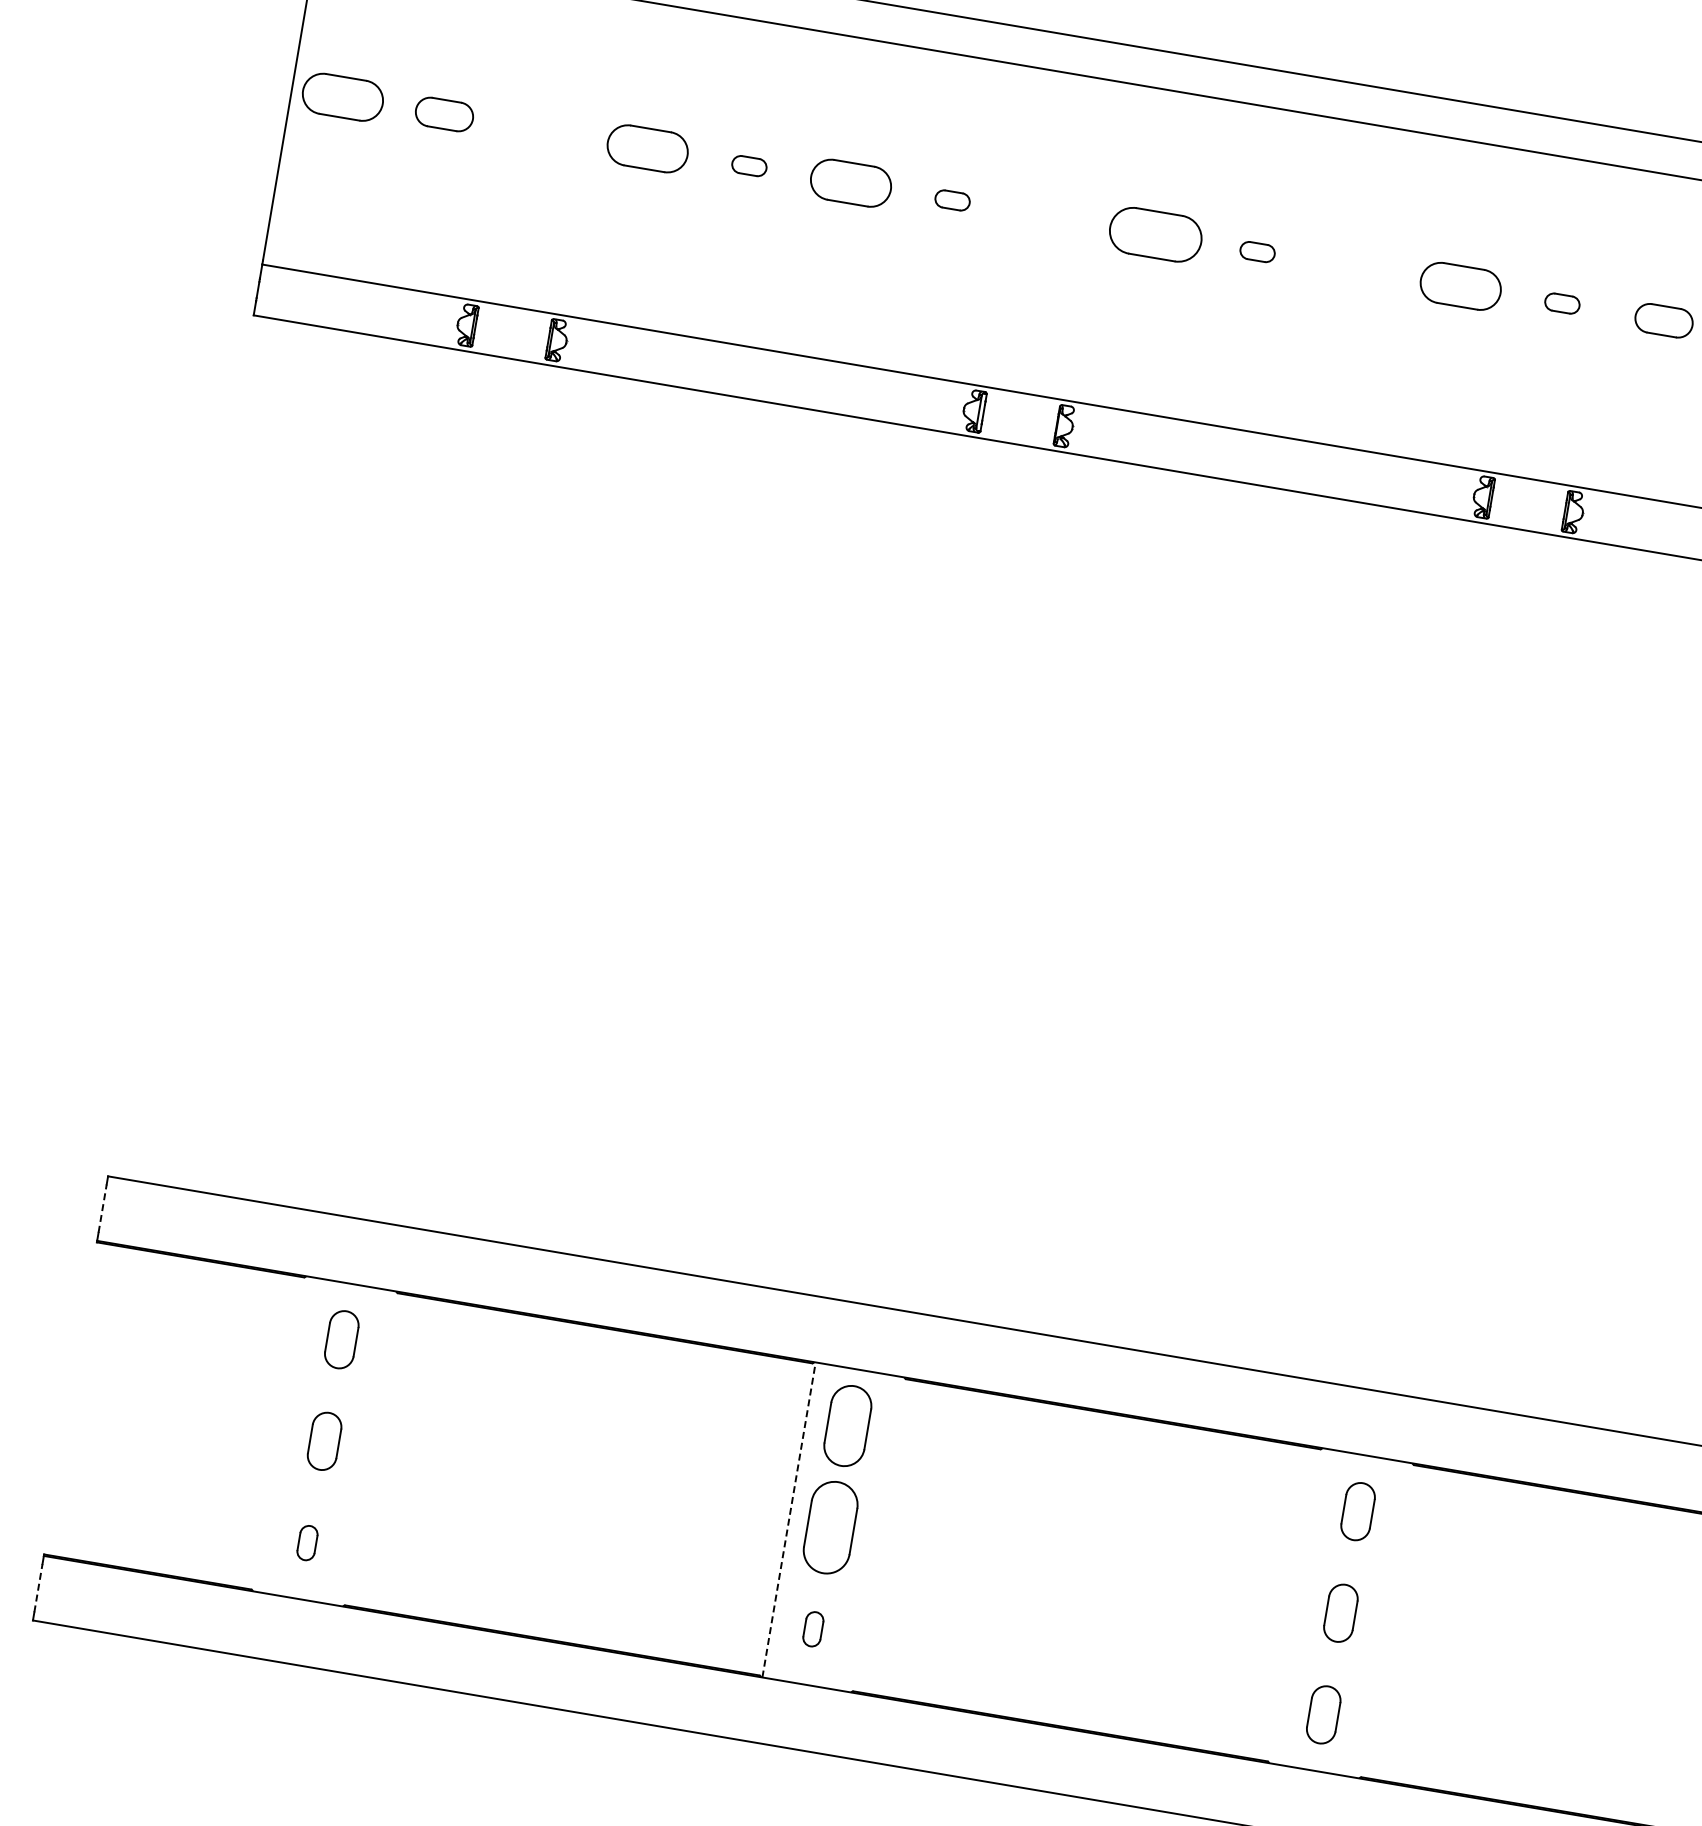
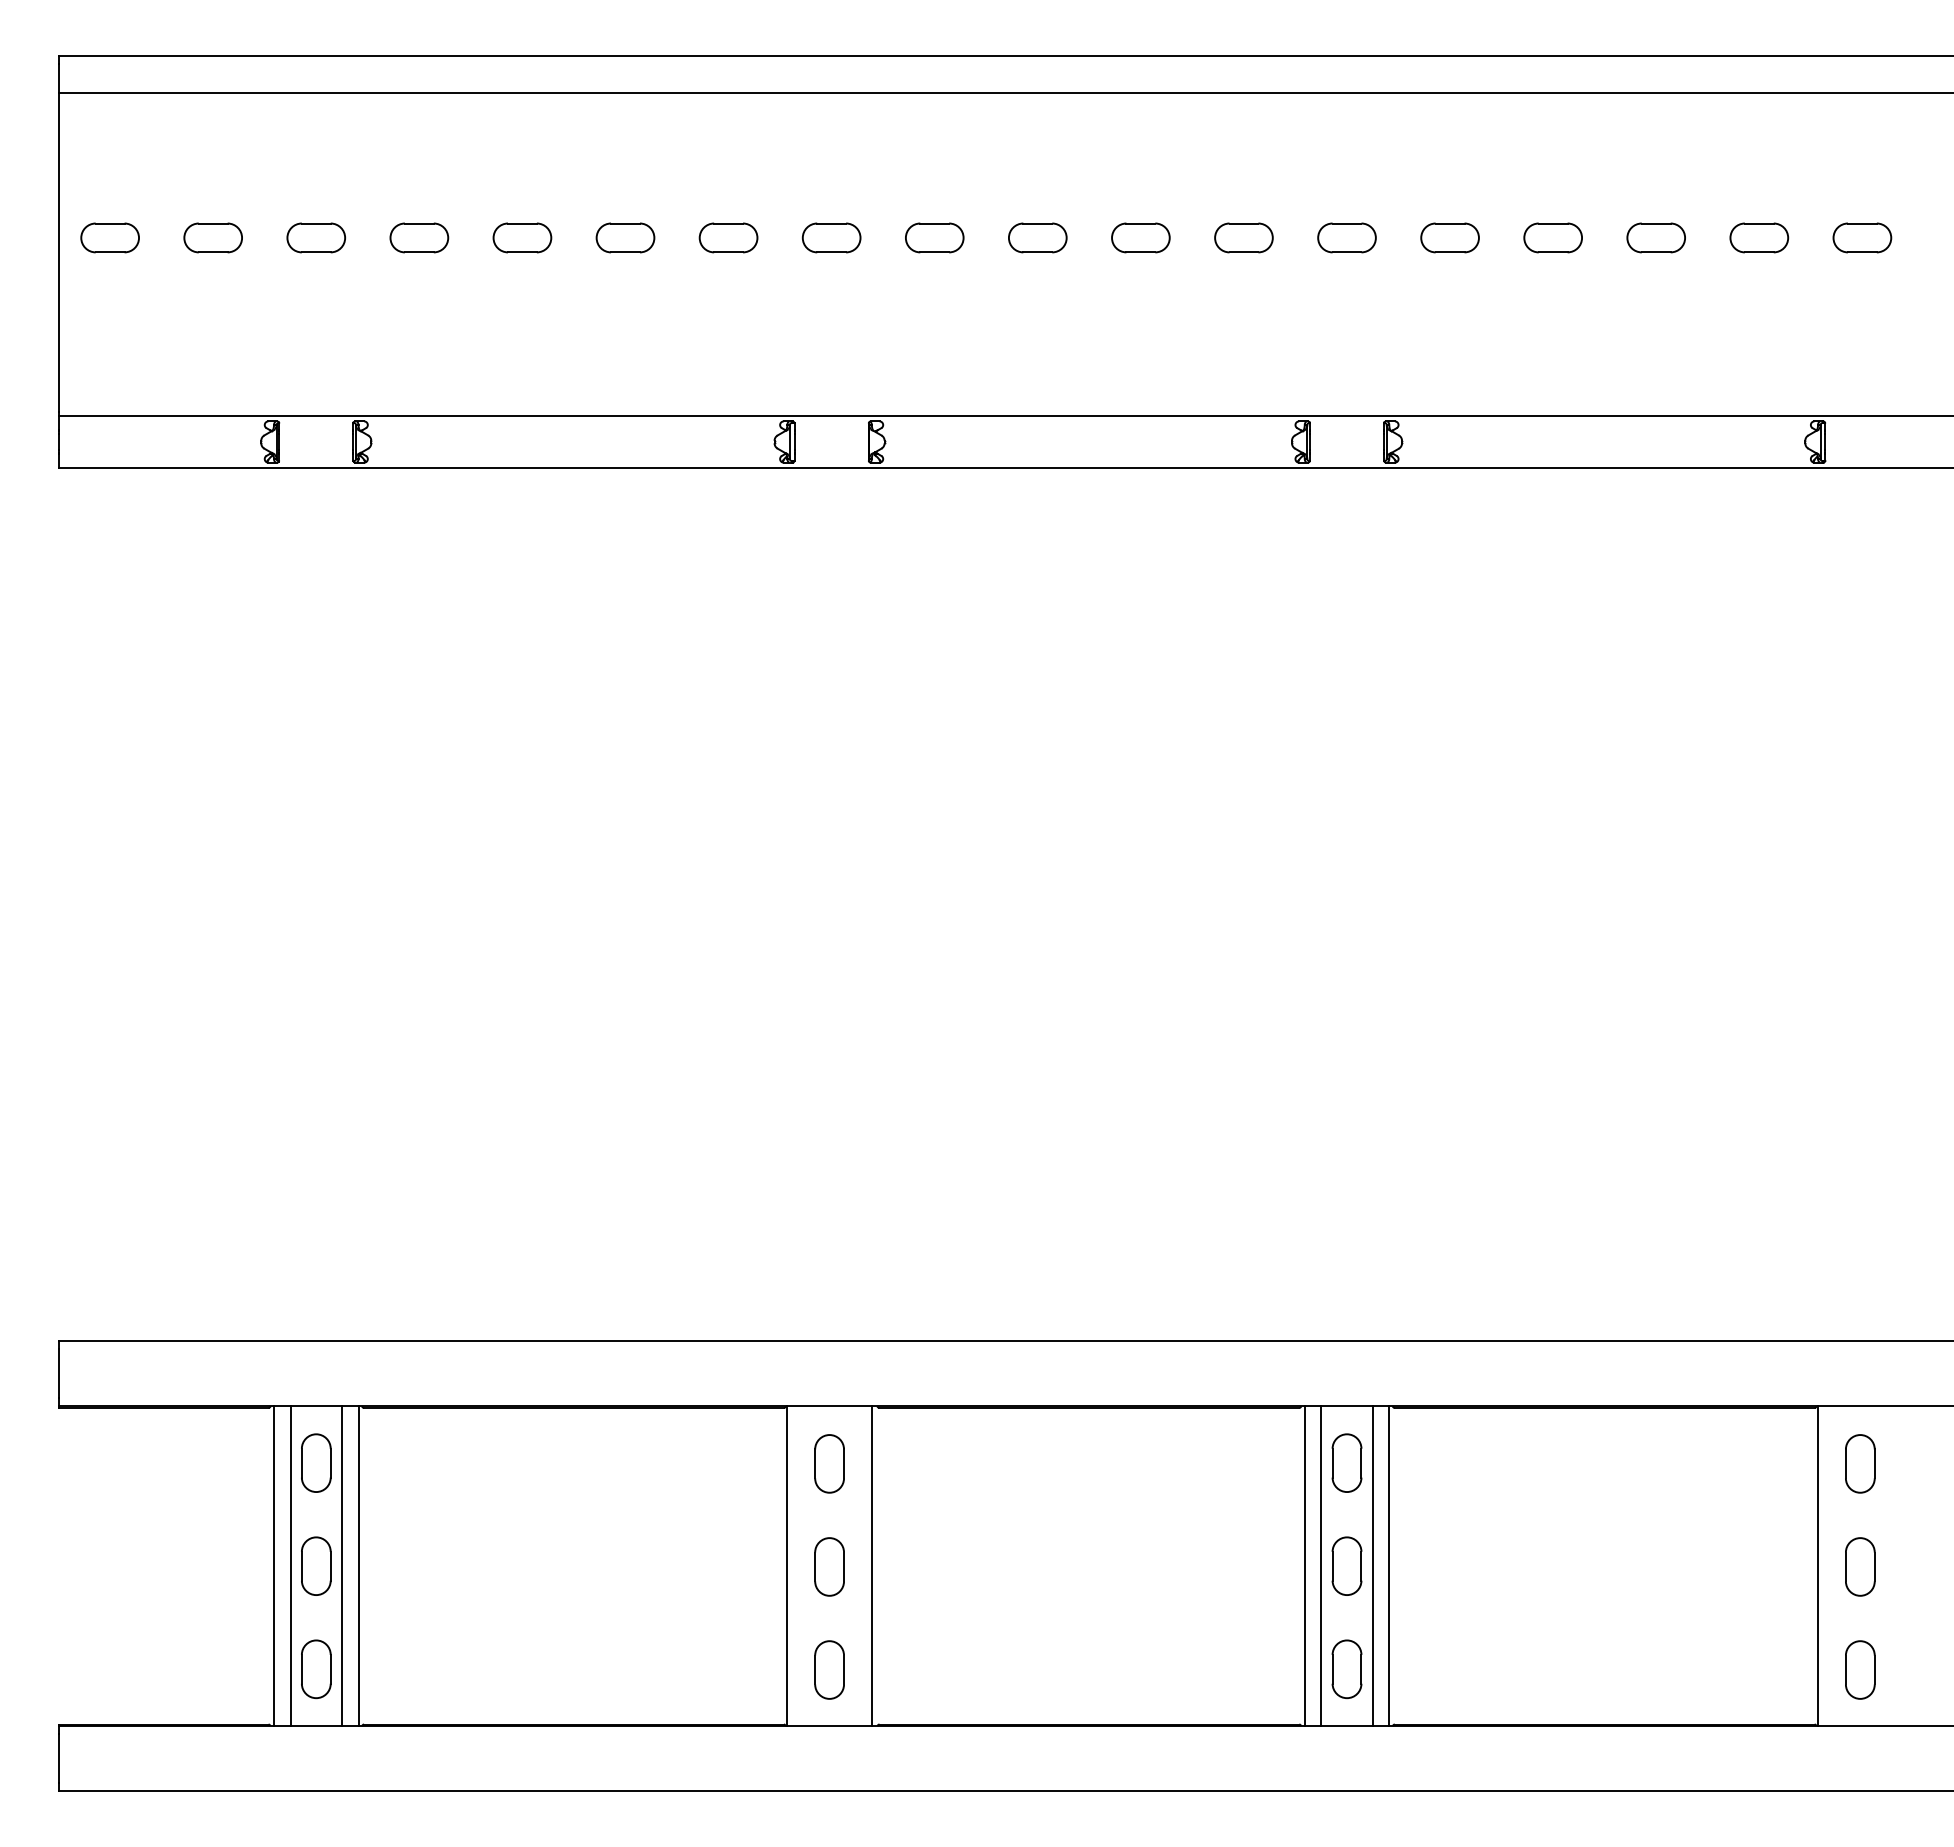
part: (342, 96) -> (109, 237), size x0.71
part: (545, 131) -> (315, 237), added
part: (647, 148) -> (419, 237), size x0.71
part: (749, 165) -> (522, 237), size x1.67
part: (851, 182) -> (625, 237), size x0.71
part: (952, 199) -> (728, 237), size x1.67
part: (1054, 217) -> (831, 237), added
part: (1155, 234) -> (934, 237), size x0.62
part: (1257, 251) -> (1037, 237), size x1.67
part: (1358, 268) -> (1140, 237), added
part: (1460, 285) -> (1243, 237), size x0.71
part: (1561, 303) -> (1346, 237), size x1.67
line: (102, 1208) -> (58, 1373), dashed -> solid
part: (847, 1425) -> (829, 1463), size x0.71
line: (283, 1434) -> (274, 1566), added
line: (299, 1437) -> (290, 1566), added
line: (349, 1445) -> (341, 1566), added
line: (366, 1448) -> (358, 1566), added
line: (789, 1520) -> (787, 1566), dashed -> solid
part: (830, 1527) -> (829, 1566), size x0.62
line: (872, 1534) -> (871, 1566), added
part: (307, 1543) -> (316, 1669), size x1.67
line: (38, 1587) -> (58, 1758), dashed -> solid
line: (1298, 1606) -> (1304, 1566), added
line: (1315, 1609) -> (1321, 1566), added
line: (1365, 1617) -> (1372, 1566), added
line: (1382, 1620) -> (1389, 1566), added
part: (813, 1628) -> (829, 1669), size x1.67

